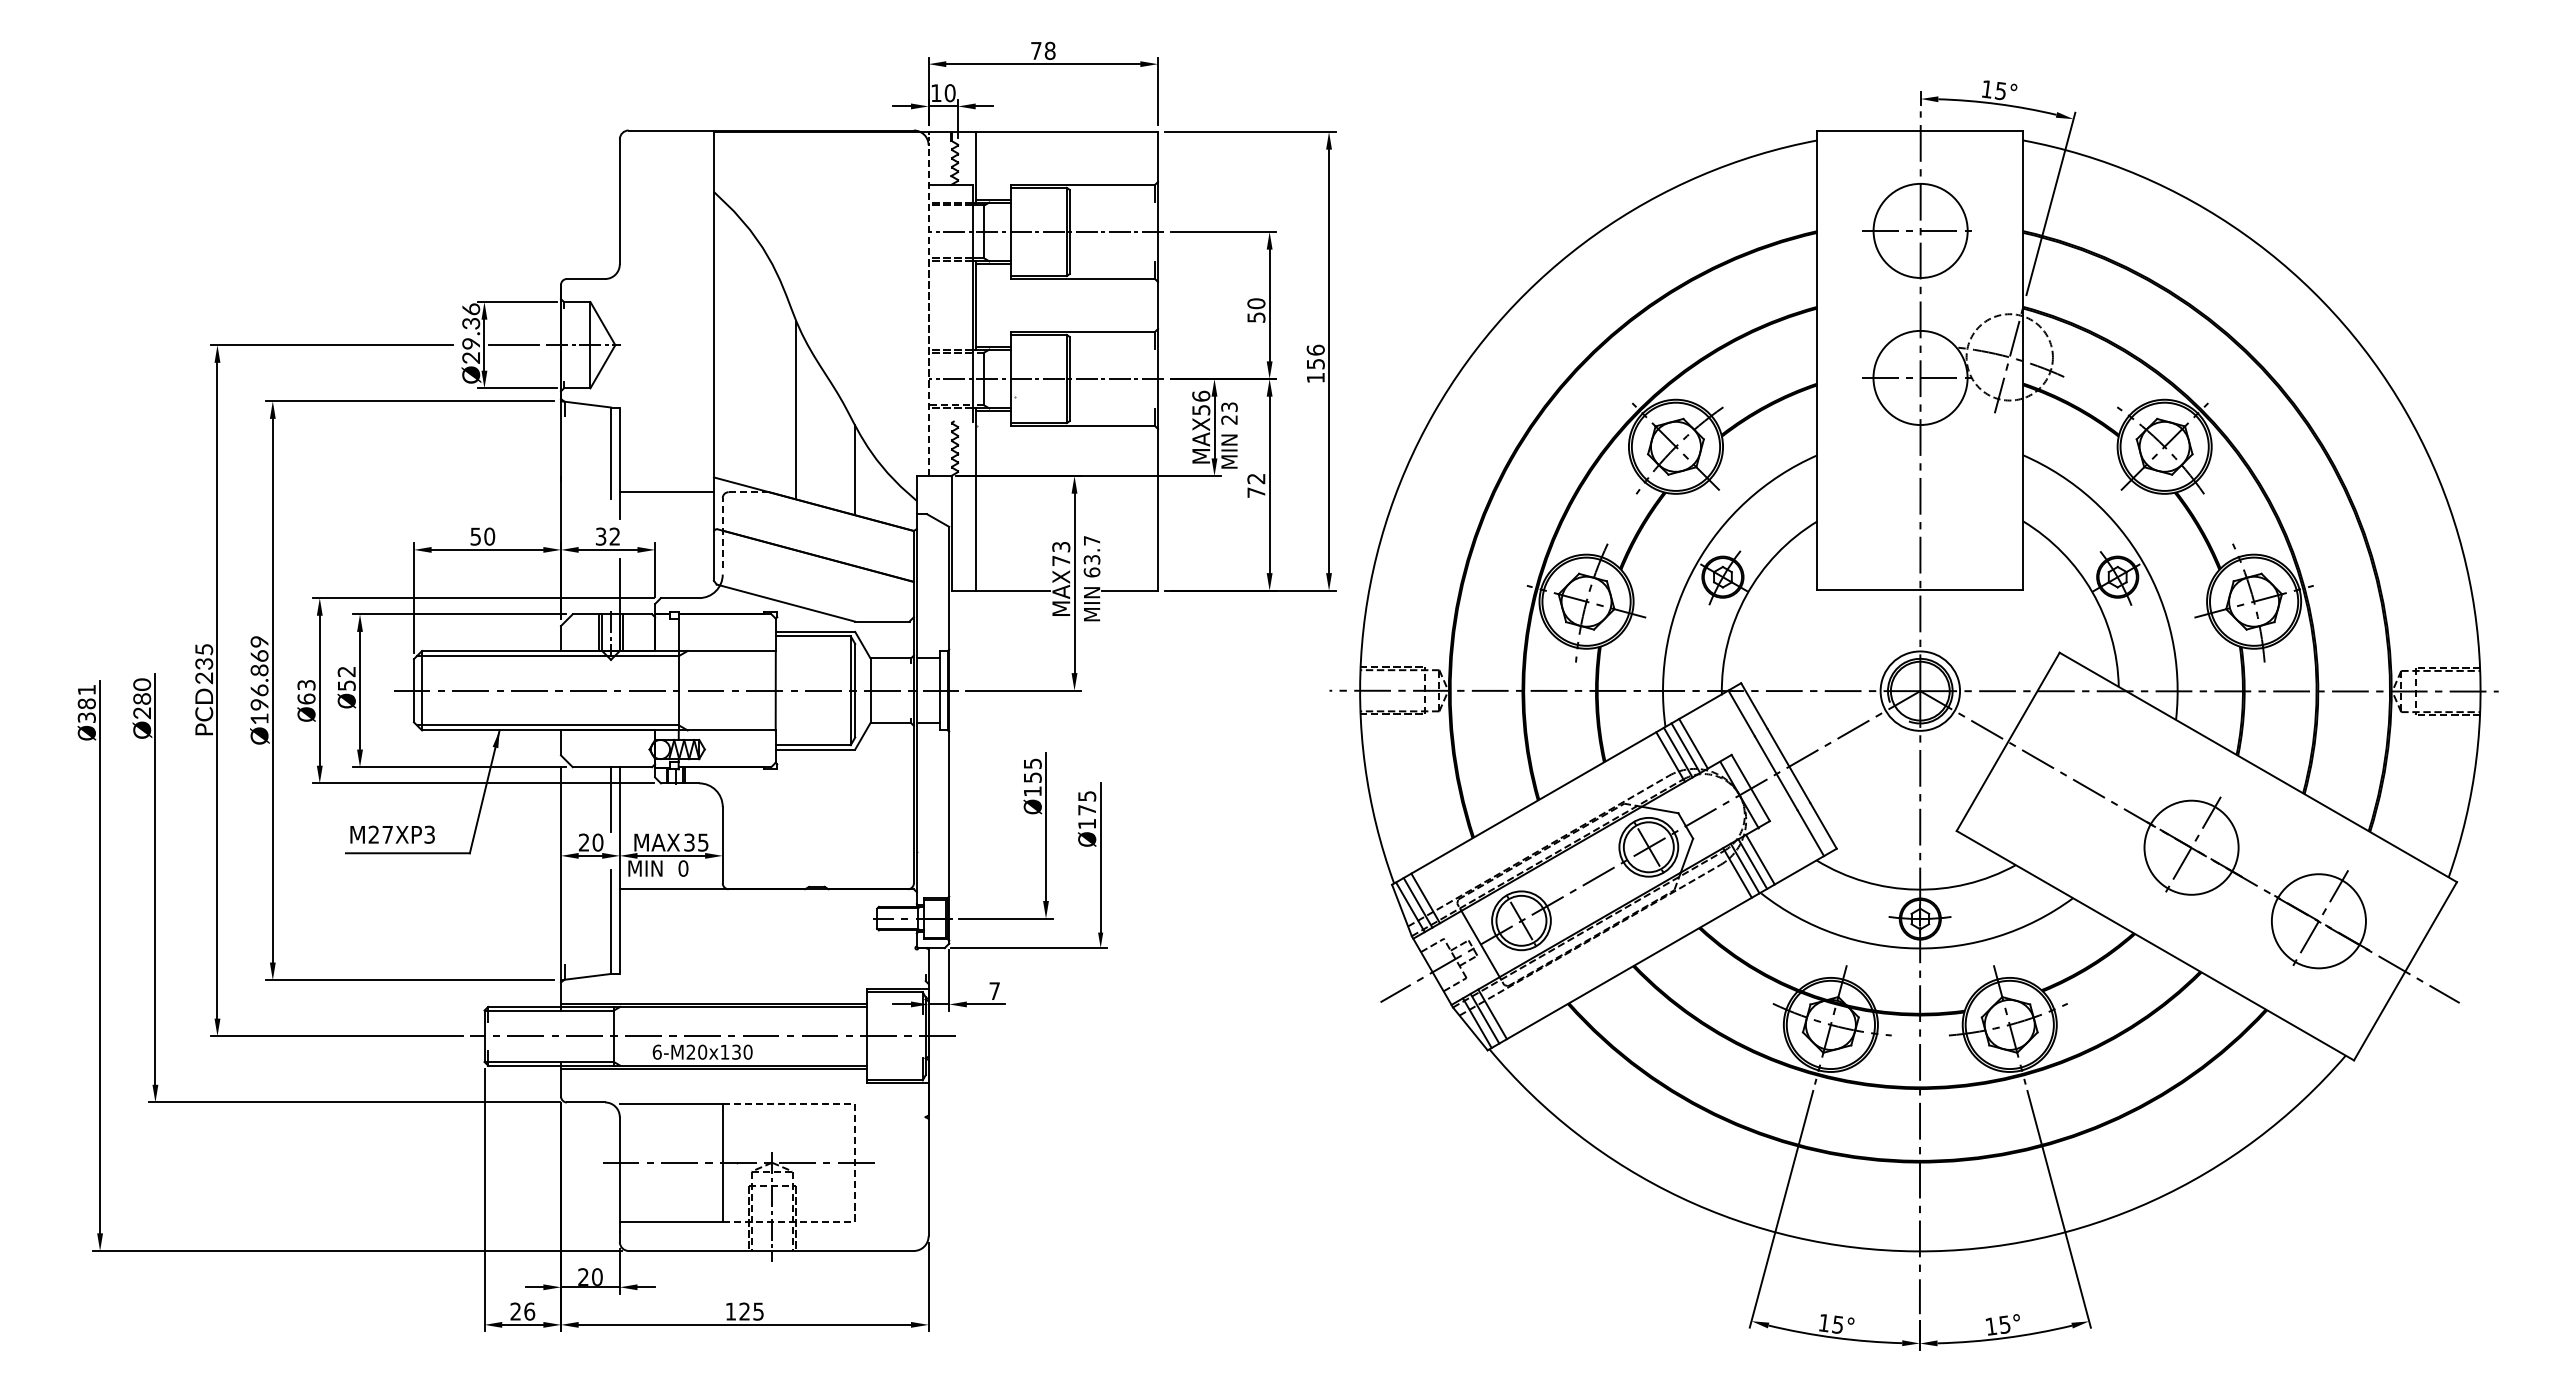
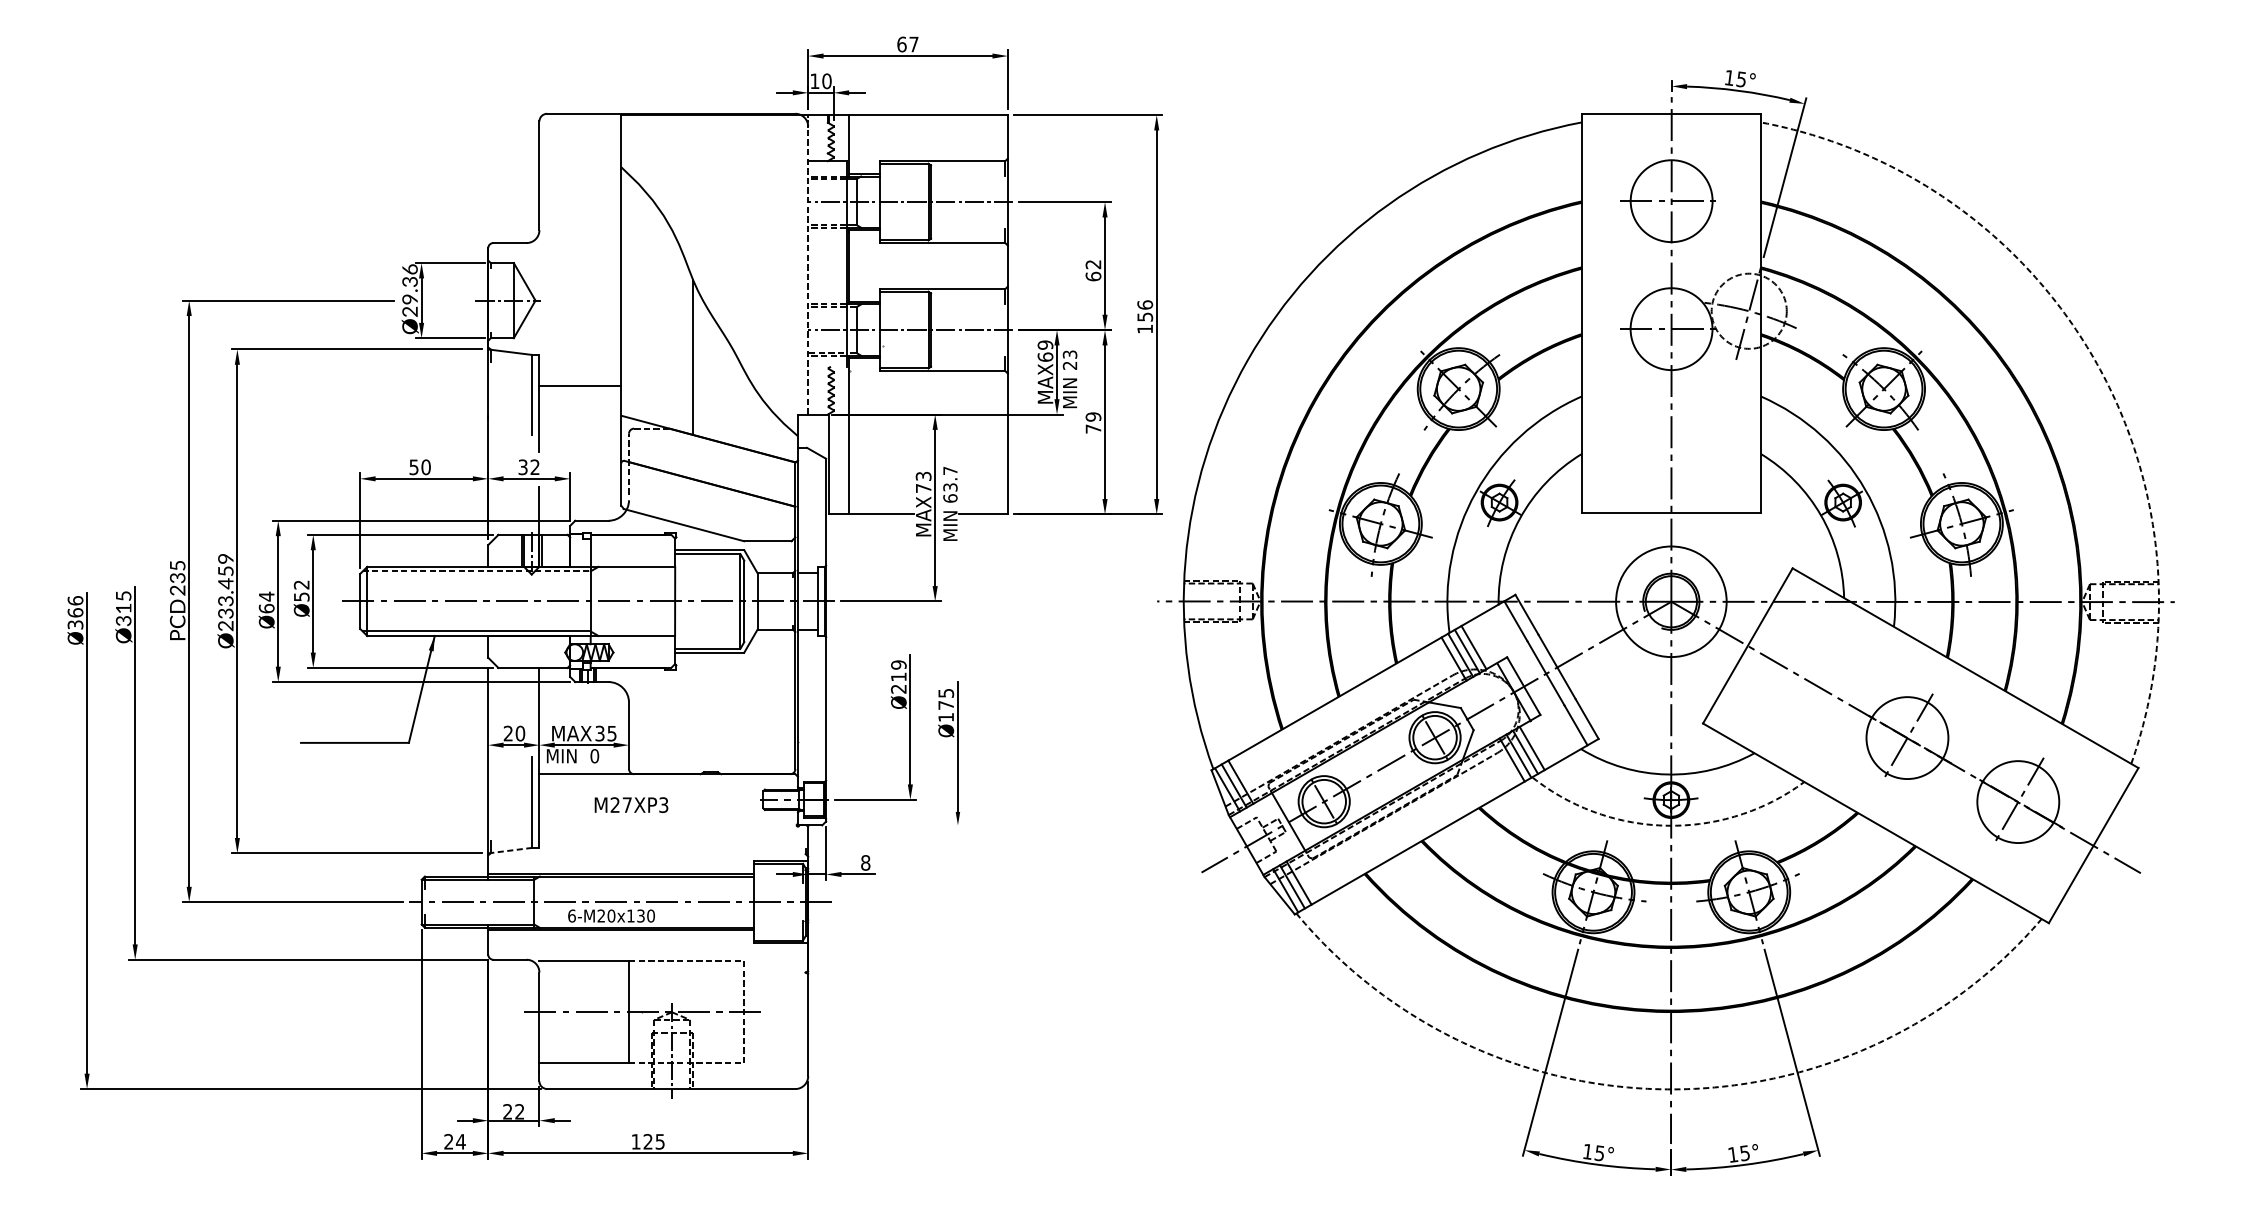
text: (1043, 50) -> (908, 44), 78 -> 67
text: (1256, 310) -> (1093, 270), 50 -> 62
line: (513, 345) -> (446, 300), removed
text: (1201, 402) -> (1045, 350), MAX56 -> MAX69
arc: (2405, 411) -> (2093, 358), solid -> dashed
line: (855, 470) -> (744, 409), removed
text: (1256, 478) -> (1093, 416), 72 -> 79
line: (666, 492) -> (580, 386), moved
line: (547, 656) -> (476, 571), solid -> dashed
text: (306, 684) -> (266, 595), Ø63 -> Ø64
text: (259, 687) -> (225, 598), Ø196.869 -> Ø233.459
circle: (1920, 690) -> (1671, 601), size x1.6
text: (86, 696) -> (75, 606), Ø381 -> Ø366
text: (142, 698) -> (123, 608), Ø280 -> Ø315
text: (1032, 777) -> (898, 676), Ø155 -> Ø219
line: (611, 799) -> (532, 696), removed
text: (392, 834) -> (631, 804), moved
line: (1029, 948) -> (896, 825), removed
arc: (1916, 948) -> (1668, 825), solid -> dashed
line: (586, 977) -> (510, 851), solid -> dashed
text: (994, 991) -> (865, 863), 7 -> 8
arc: (1916, 1251) -> (1668, 1089), solid -> dashed
text: (597, 1276) -> (519, 1111), 20 -> 22
text: (529, 1311) -> (460, 1141), 26 -> 24

